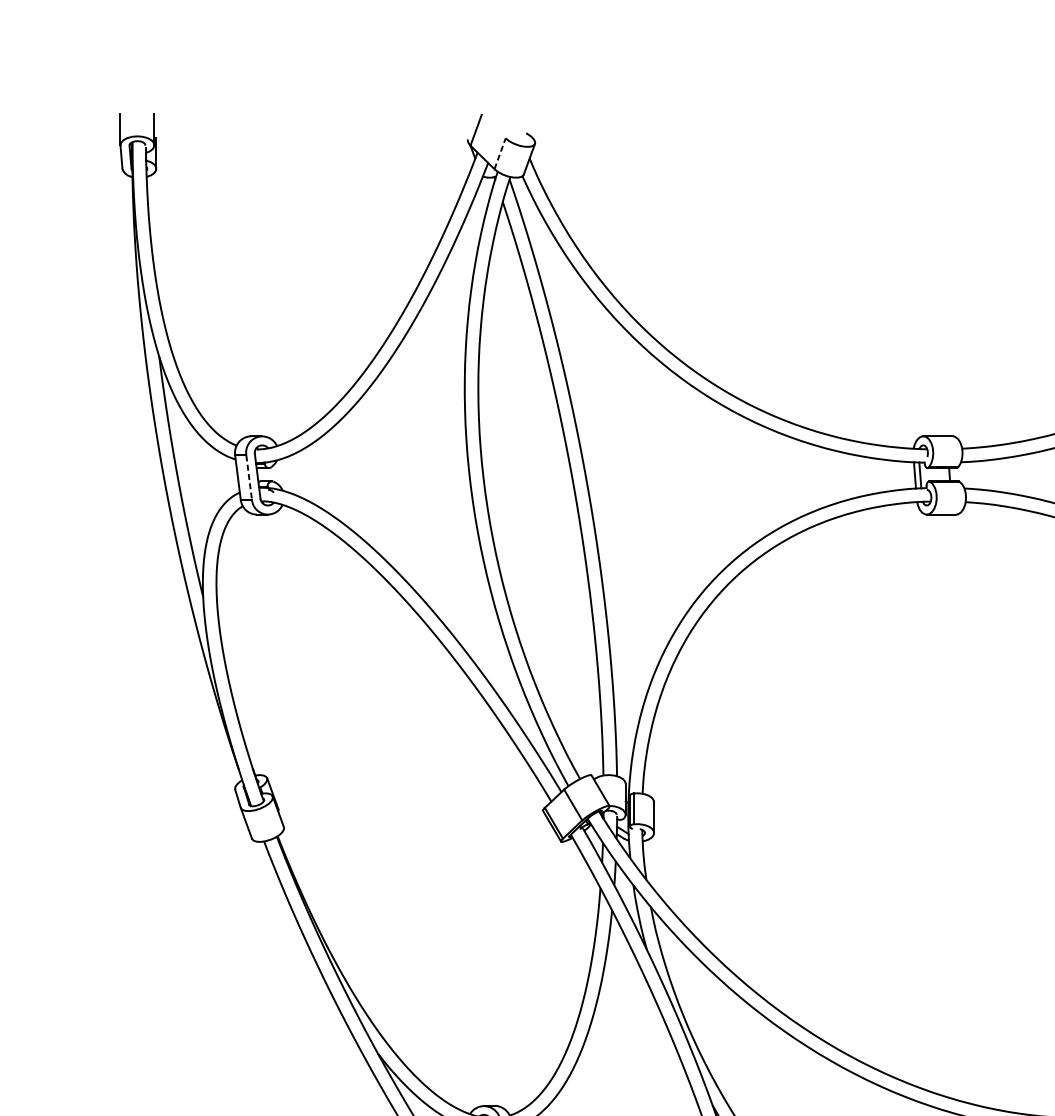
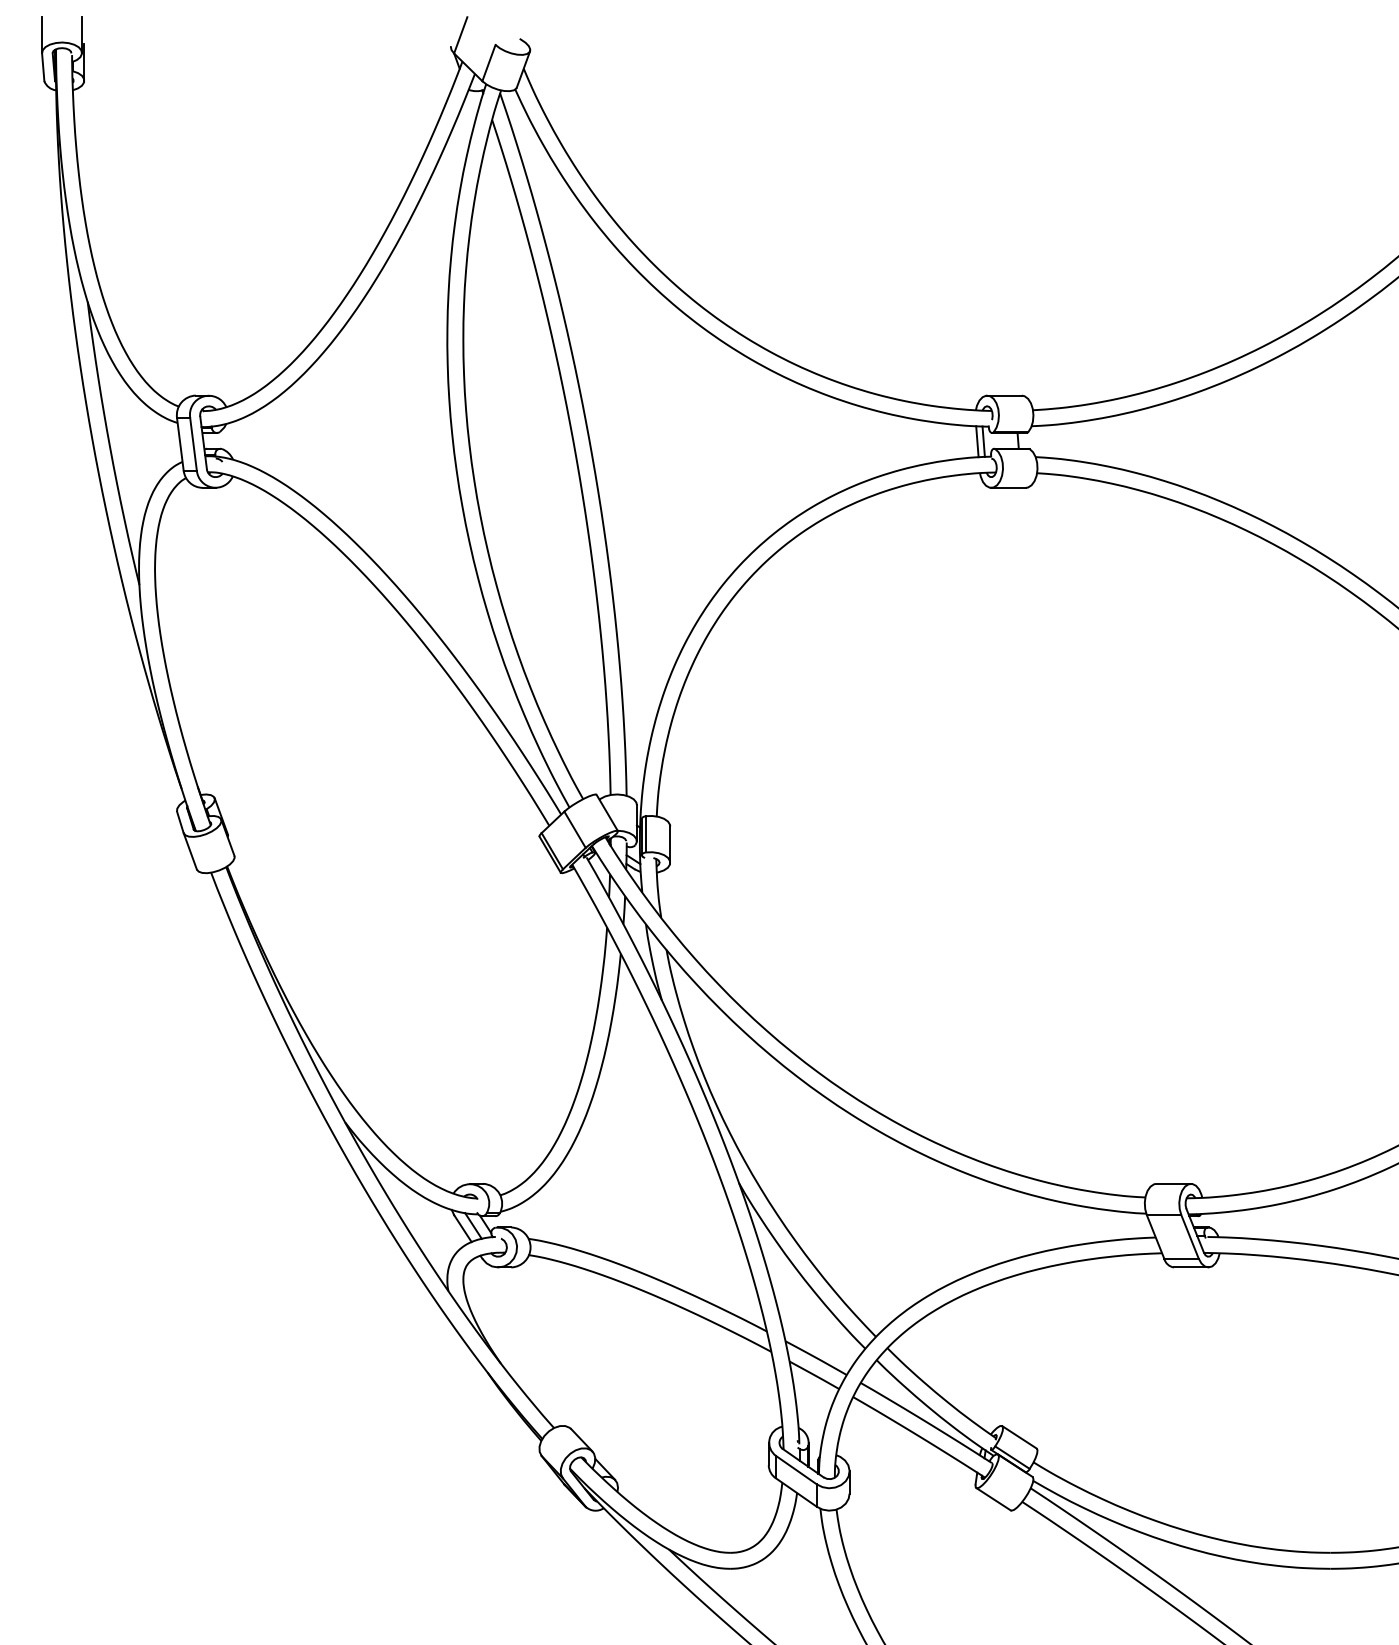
line: (500, 153) -> (489, 62), dashed -> solid
line: (249, 477) -> (193, 444), dashed -> solid

